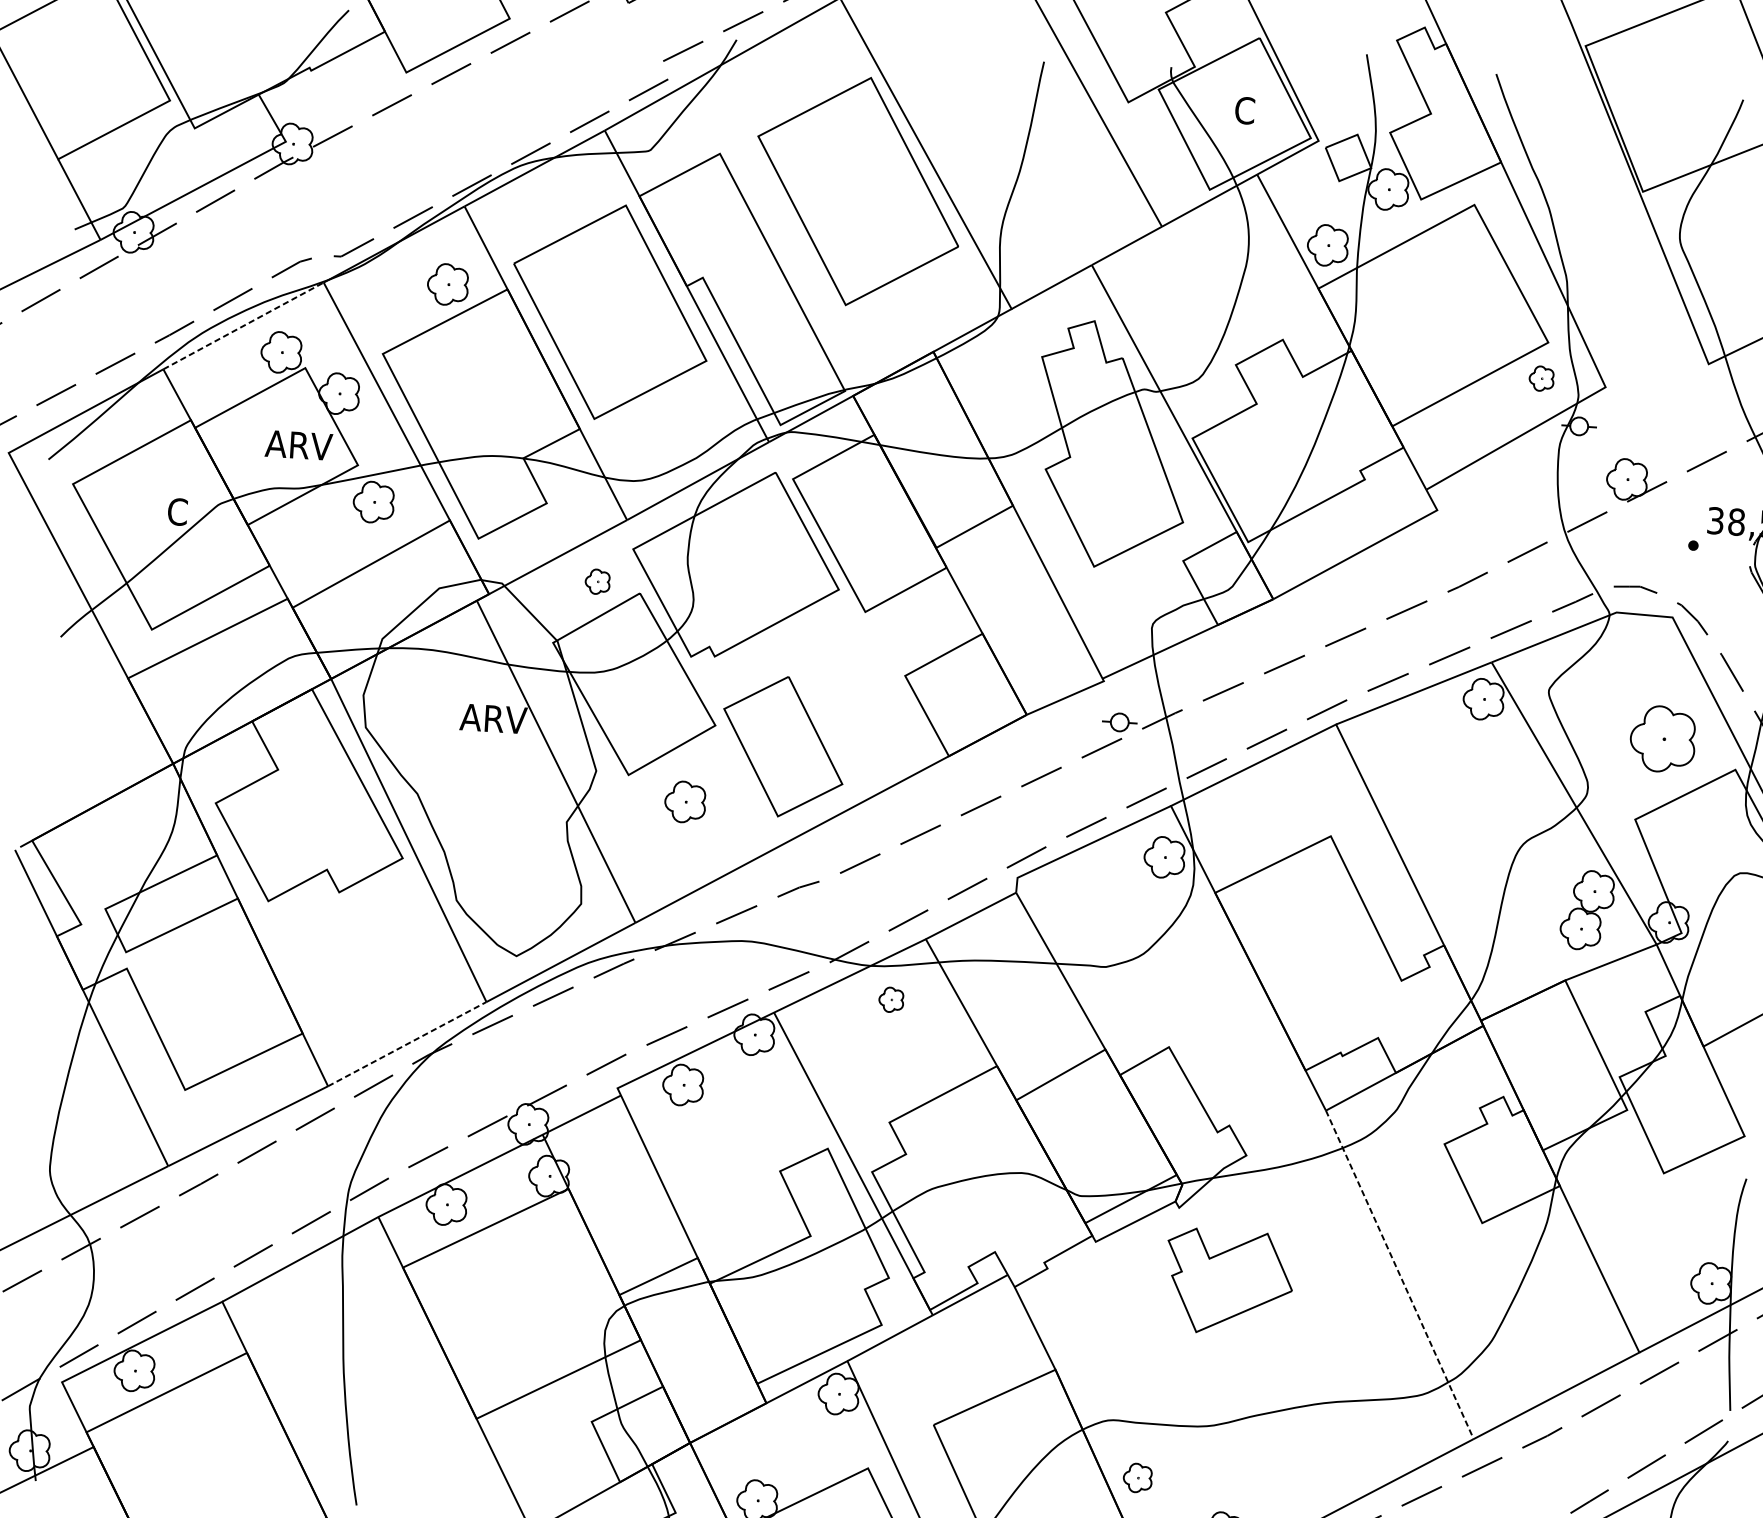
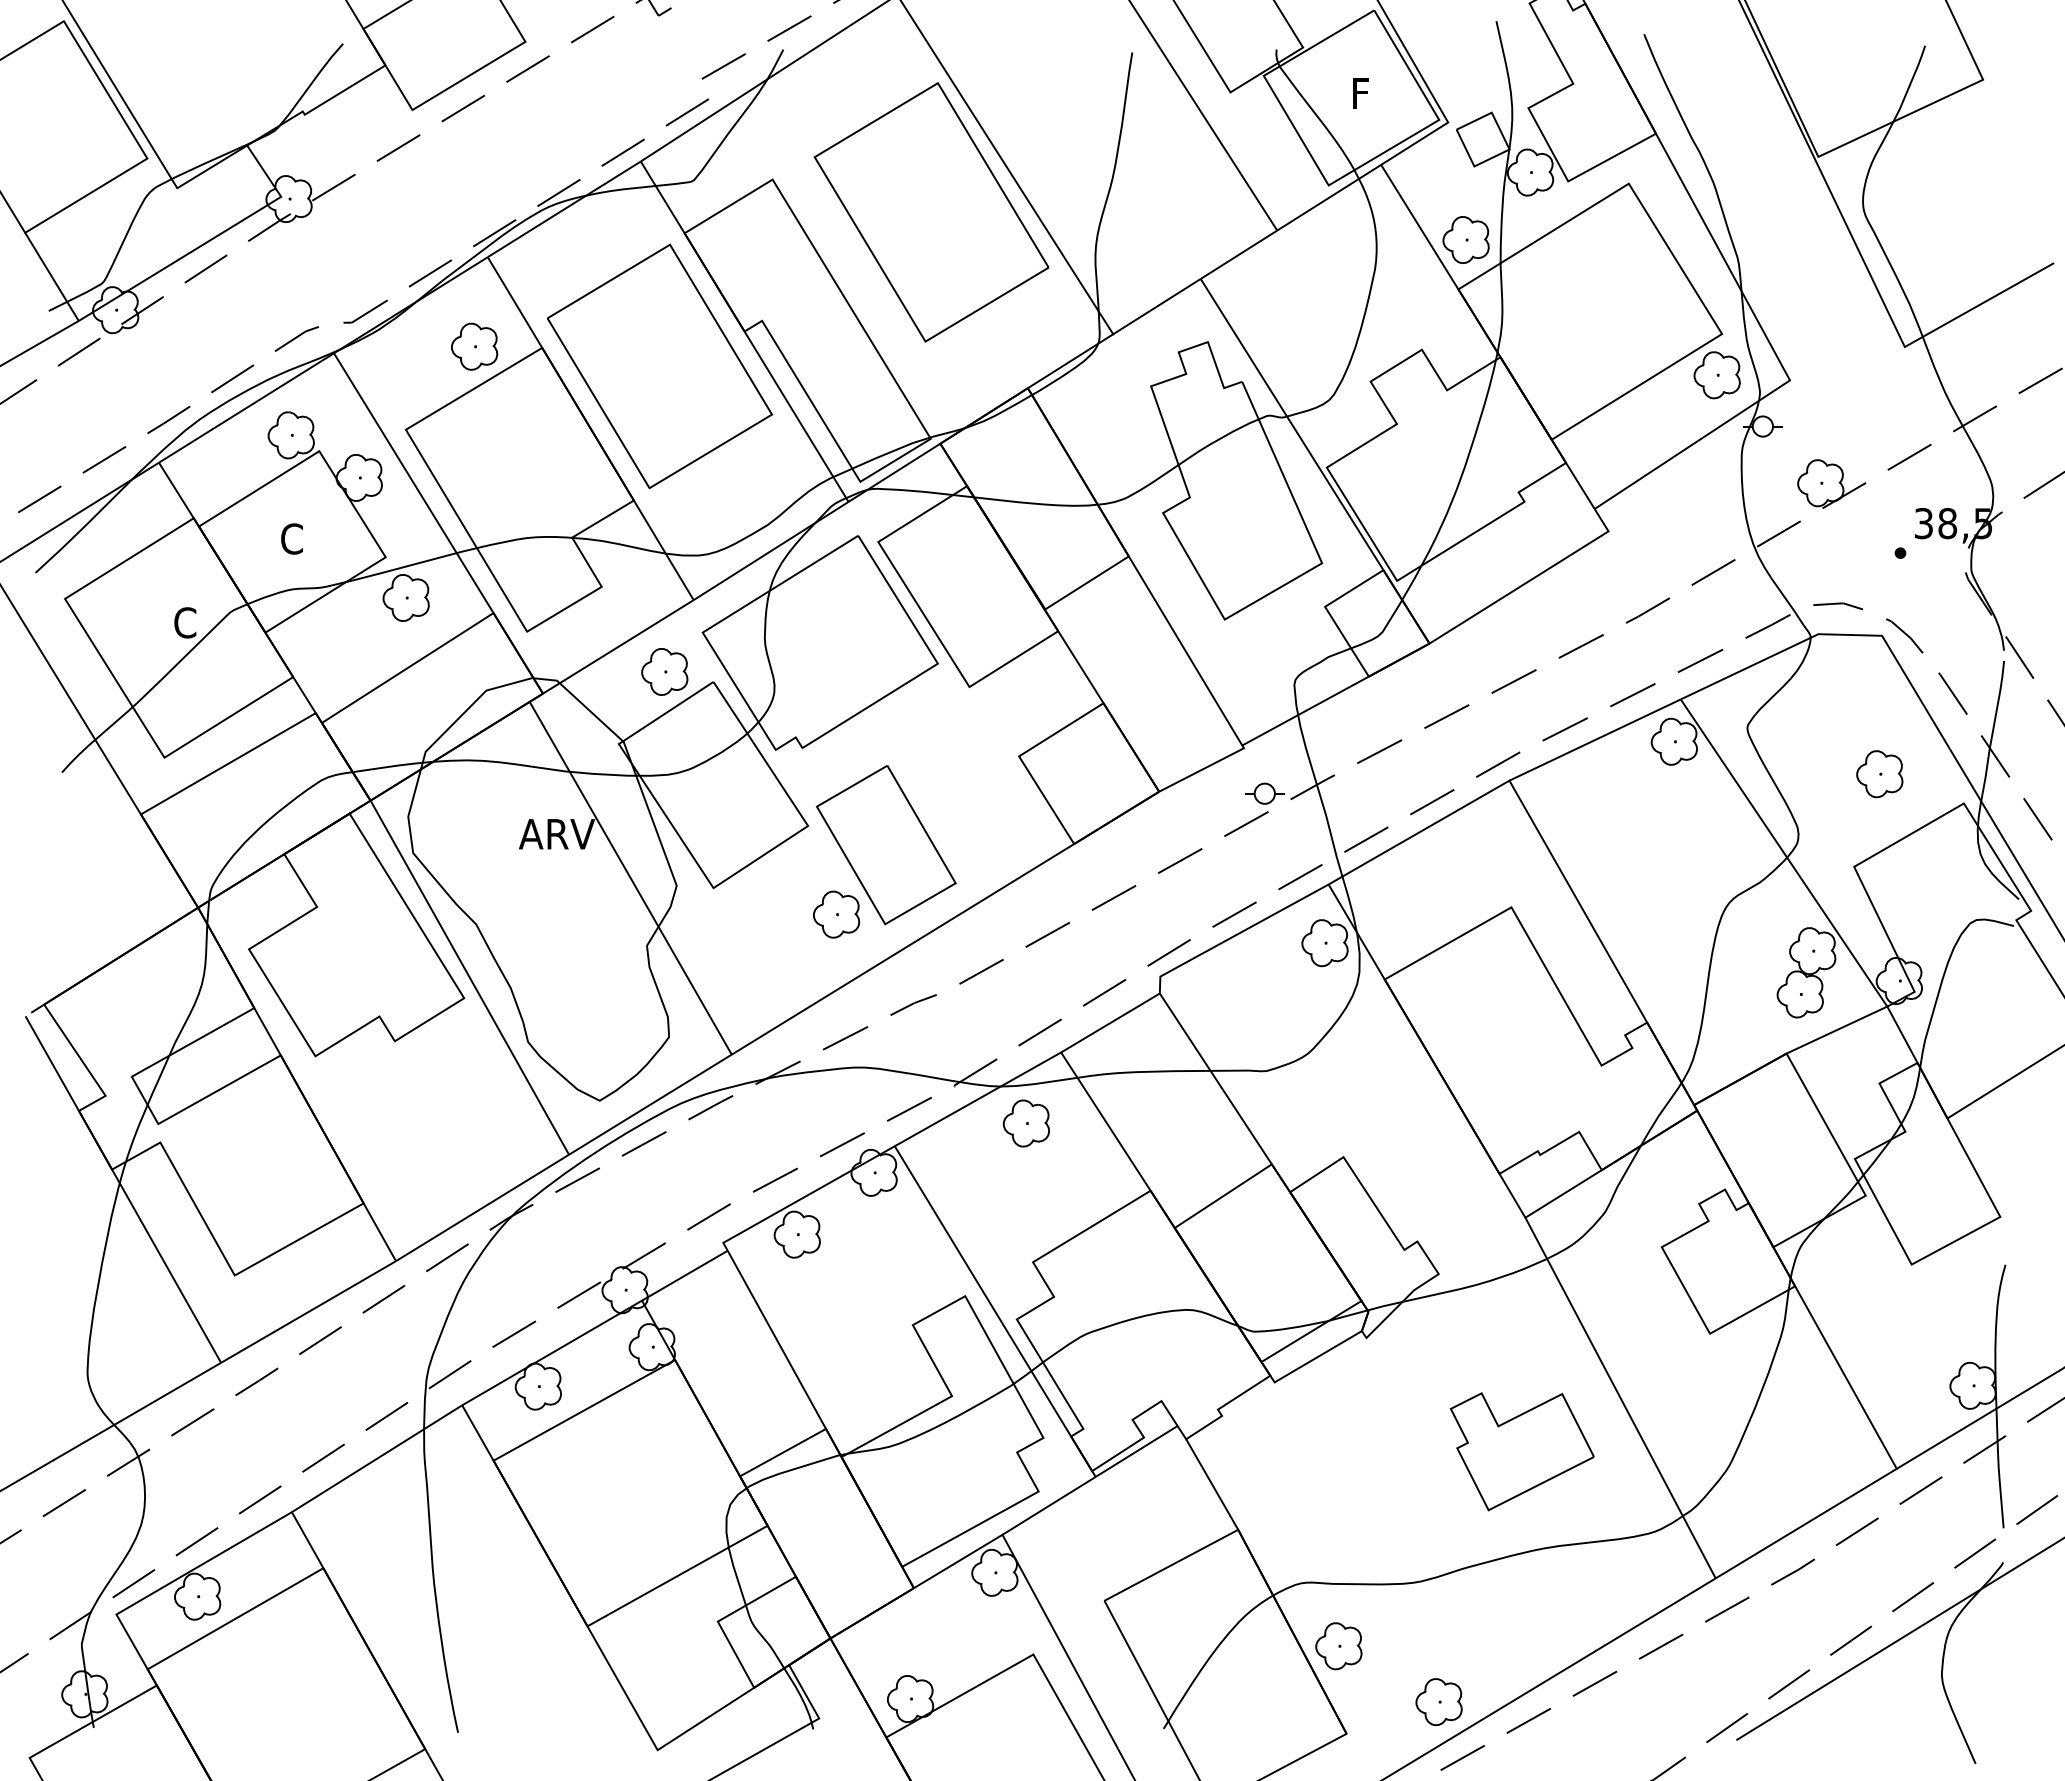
text: (1244, 110) -> (1362, 93), C -> F
line: (243, 325) -> (246, 407), dashed -> solid
part: (1541, 378) -> (1716, 375), size x1.67
text: (298, 444) -> (317, 538), ARV -> C
part: (597, 581) -> (664, 671), size x1.67
part: (1662, 739) -> (1879, 774), size x0.62
part: (685, 801) -> (836, 914), moved
part: (891, 999) -> (1026, 1123), size x1.67
line: (407, 1043) -> (482, 1207), dashed -> solid
line: (1399, 1275) -> (1620, 1398), dashed -> solid
part: (1228, 1282) -> (1521, 1451), moved
part: (1137, 1478) -> (1338, 1646), size x1.43

